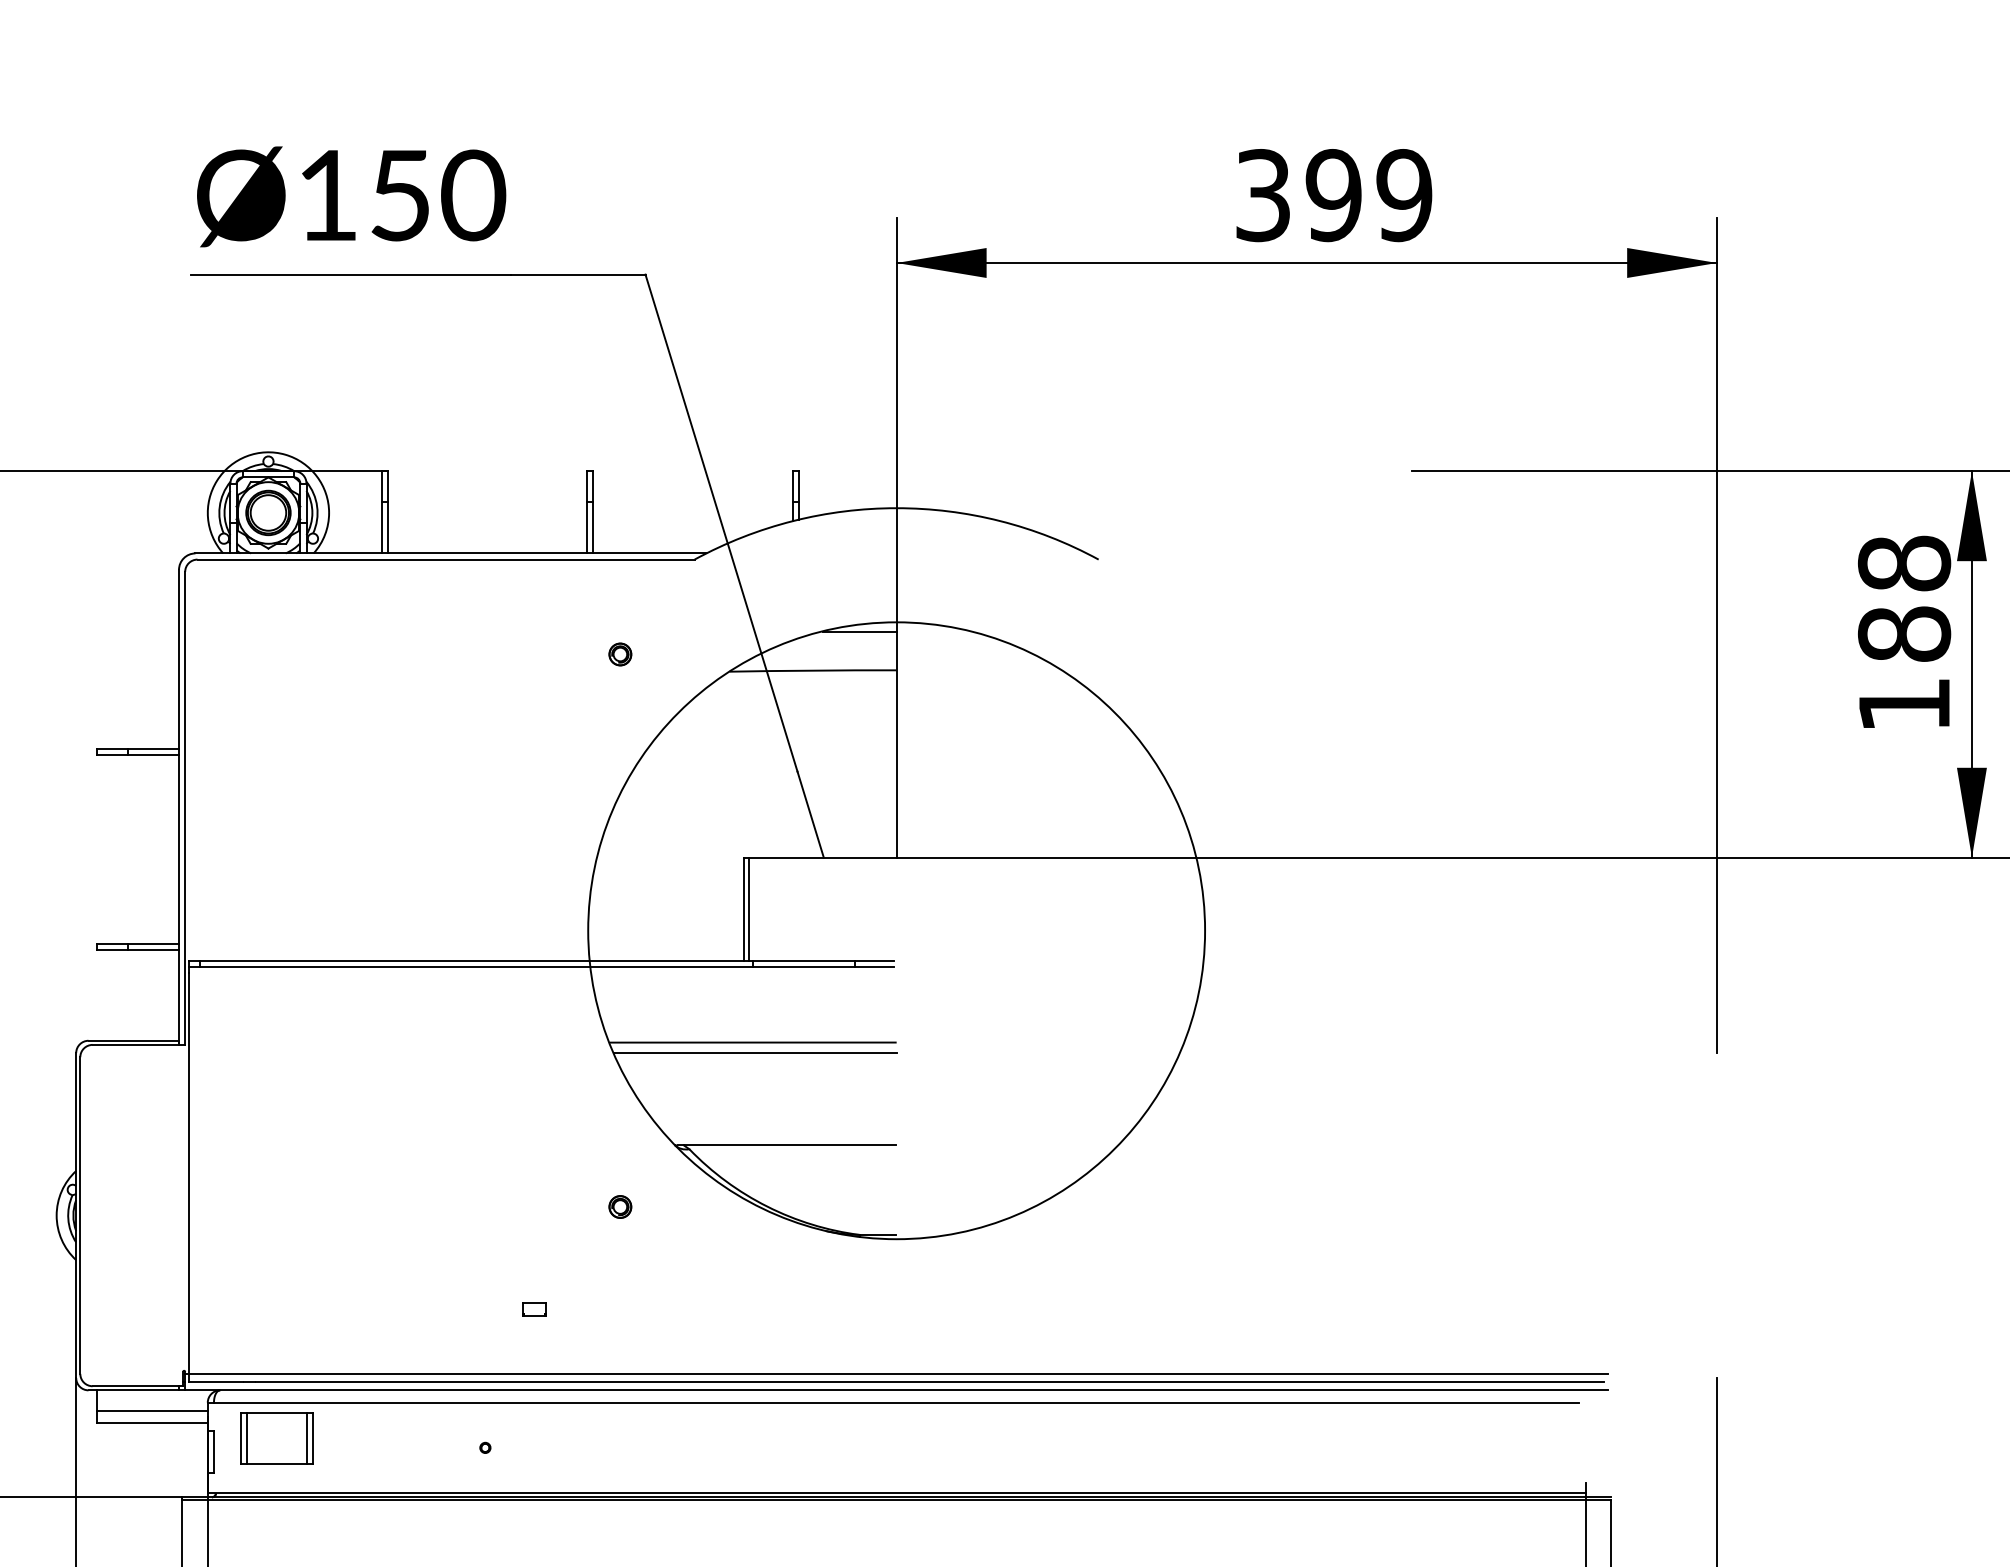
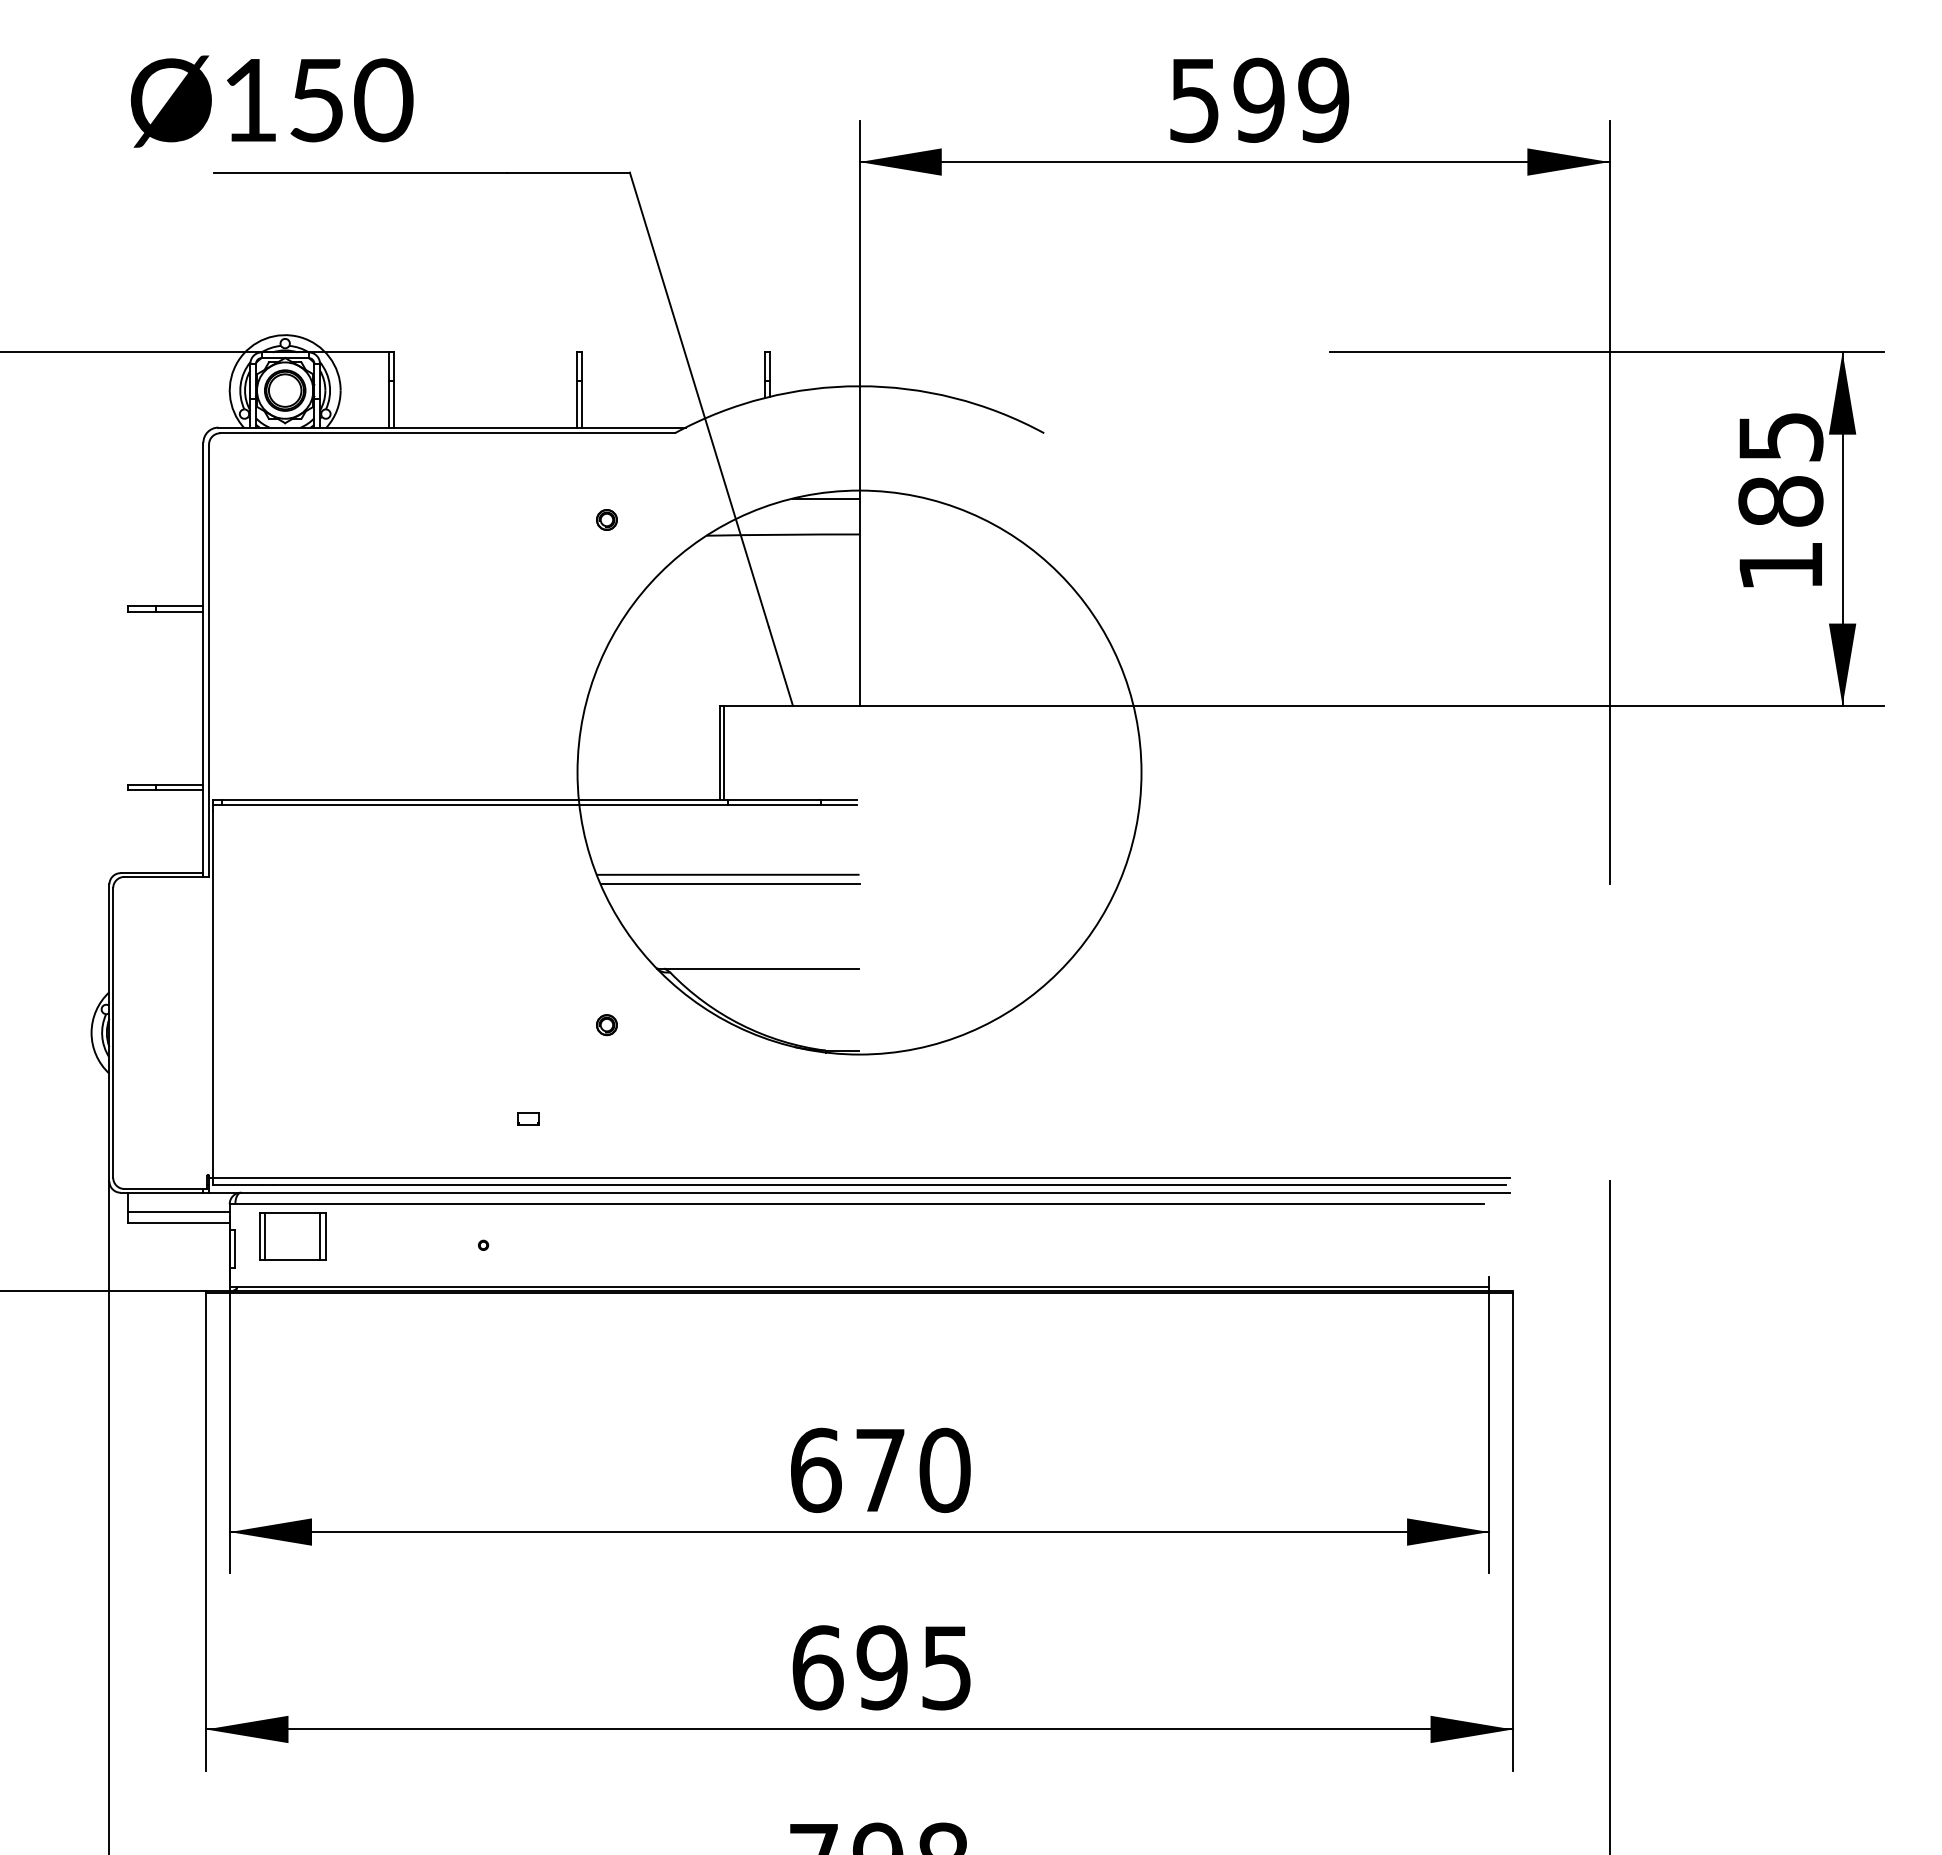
text: (1263, 194) -> (1194, 99), 399 -> 599
text: (350, 196) -> (271, 101), moved
text: (1904, 563) -> (1780, 436), 188 -> 185

